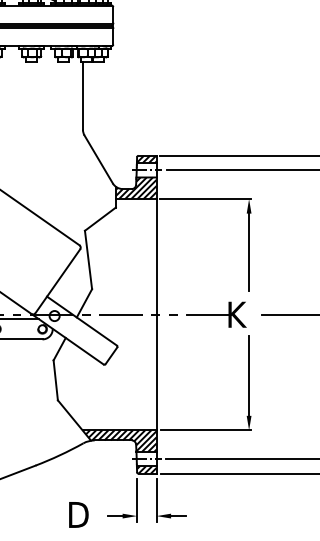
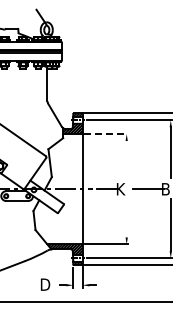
line: (206, 199) -> (106, 134), solid -> dashed
line: (248, 252) -> (126, 159), removed
line: (248, 376) -> (126, 218), removed

